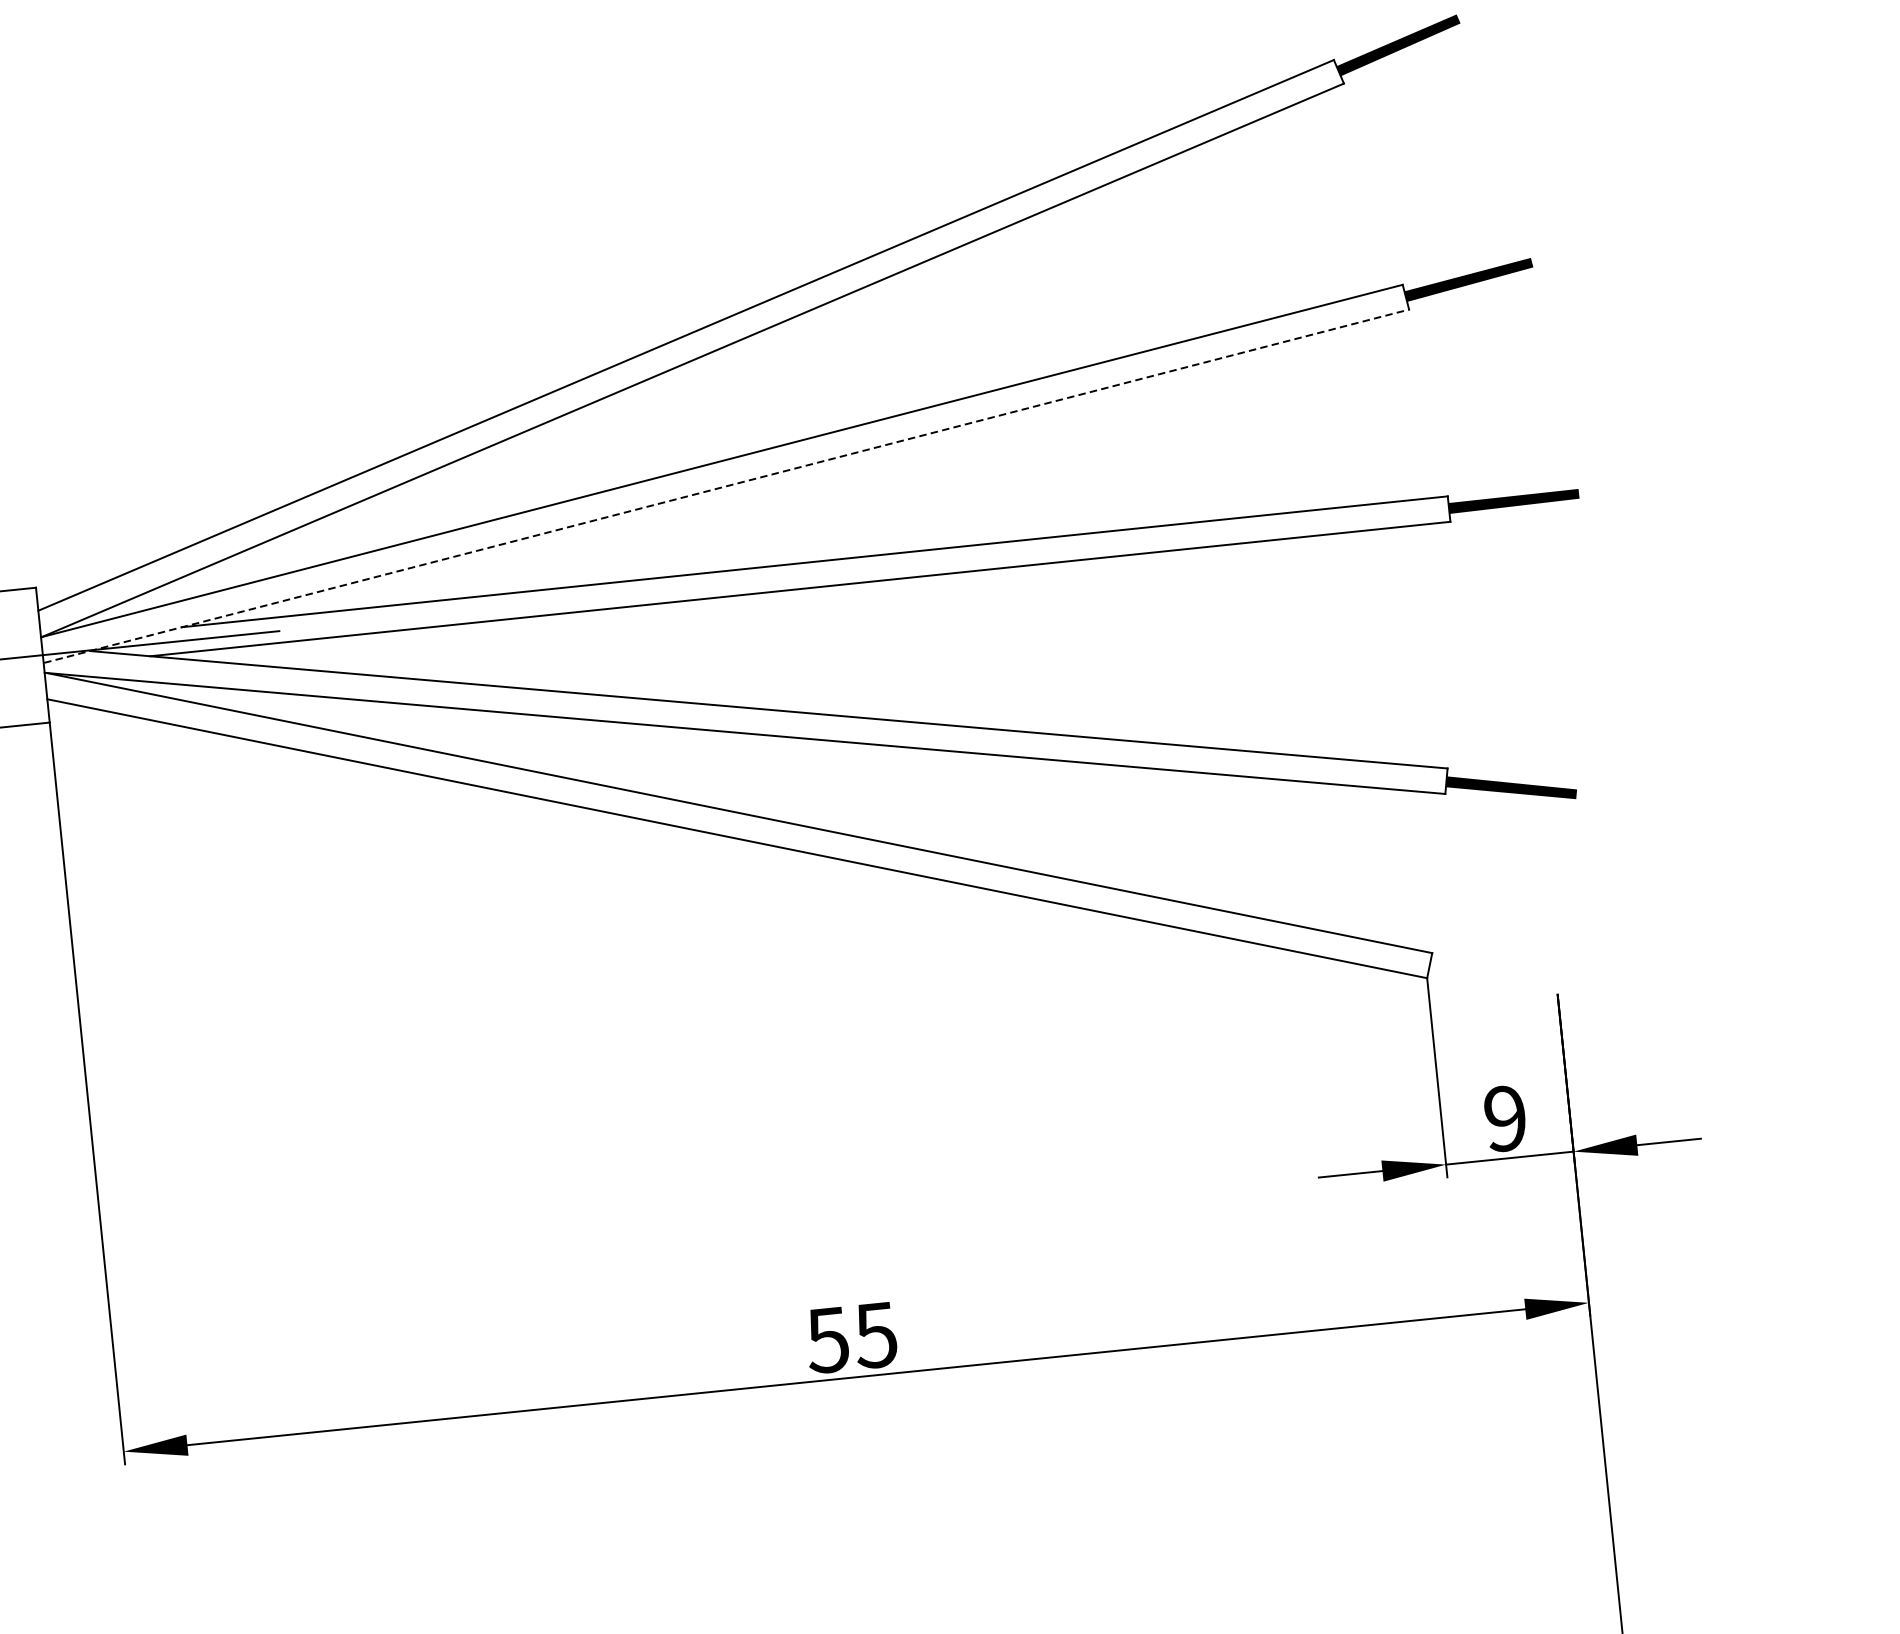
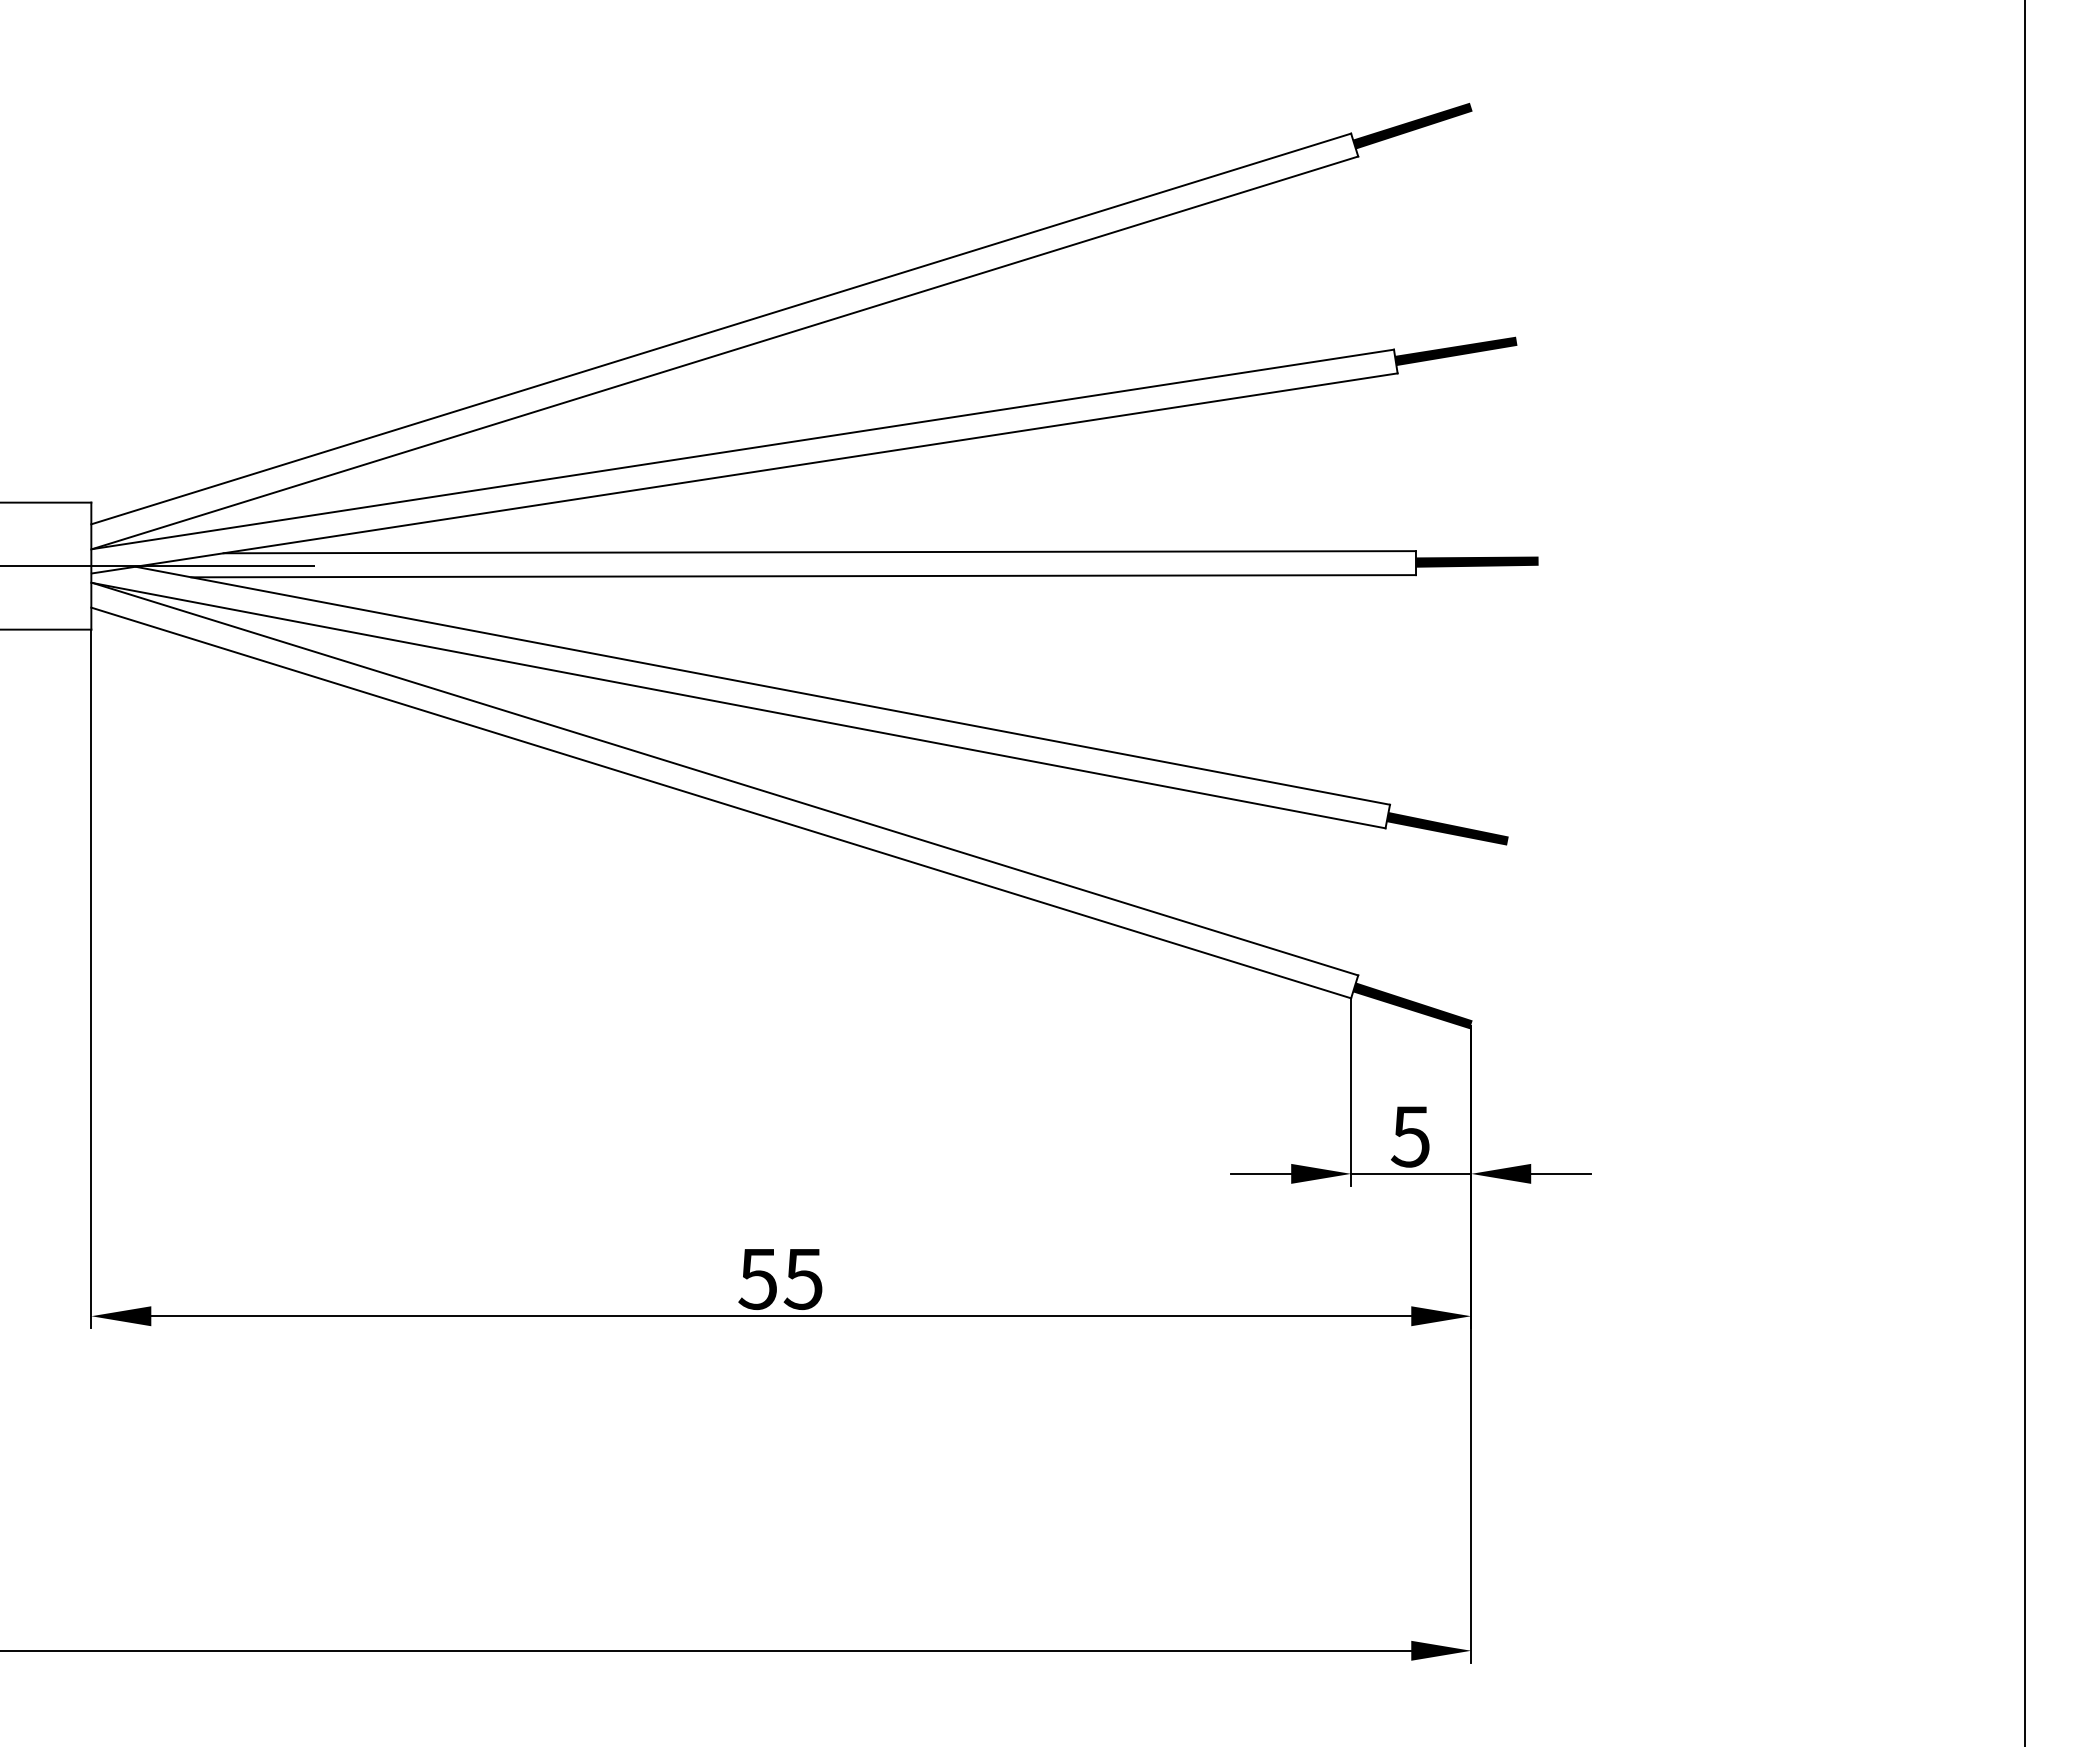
line: (726, 486) -> (744, 473), dashed -> solid
fill: (1493, 979) -> (1412, 1005), added
text: (1504, 1118) -> (1409, 1136), 9 -> 5

